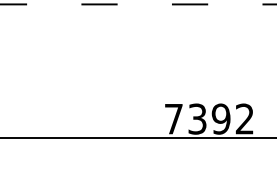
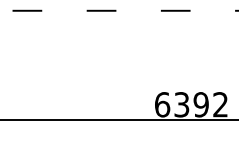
text: (173, 118) -> (162, 104), 7392 -> 6392

